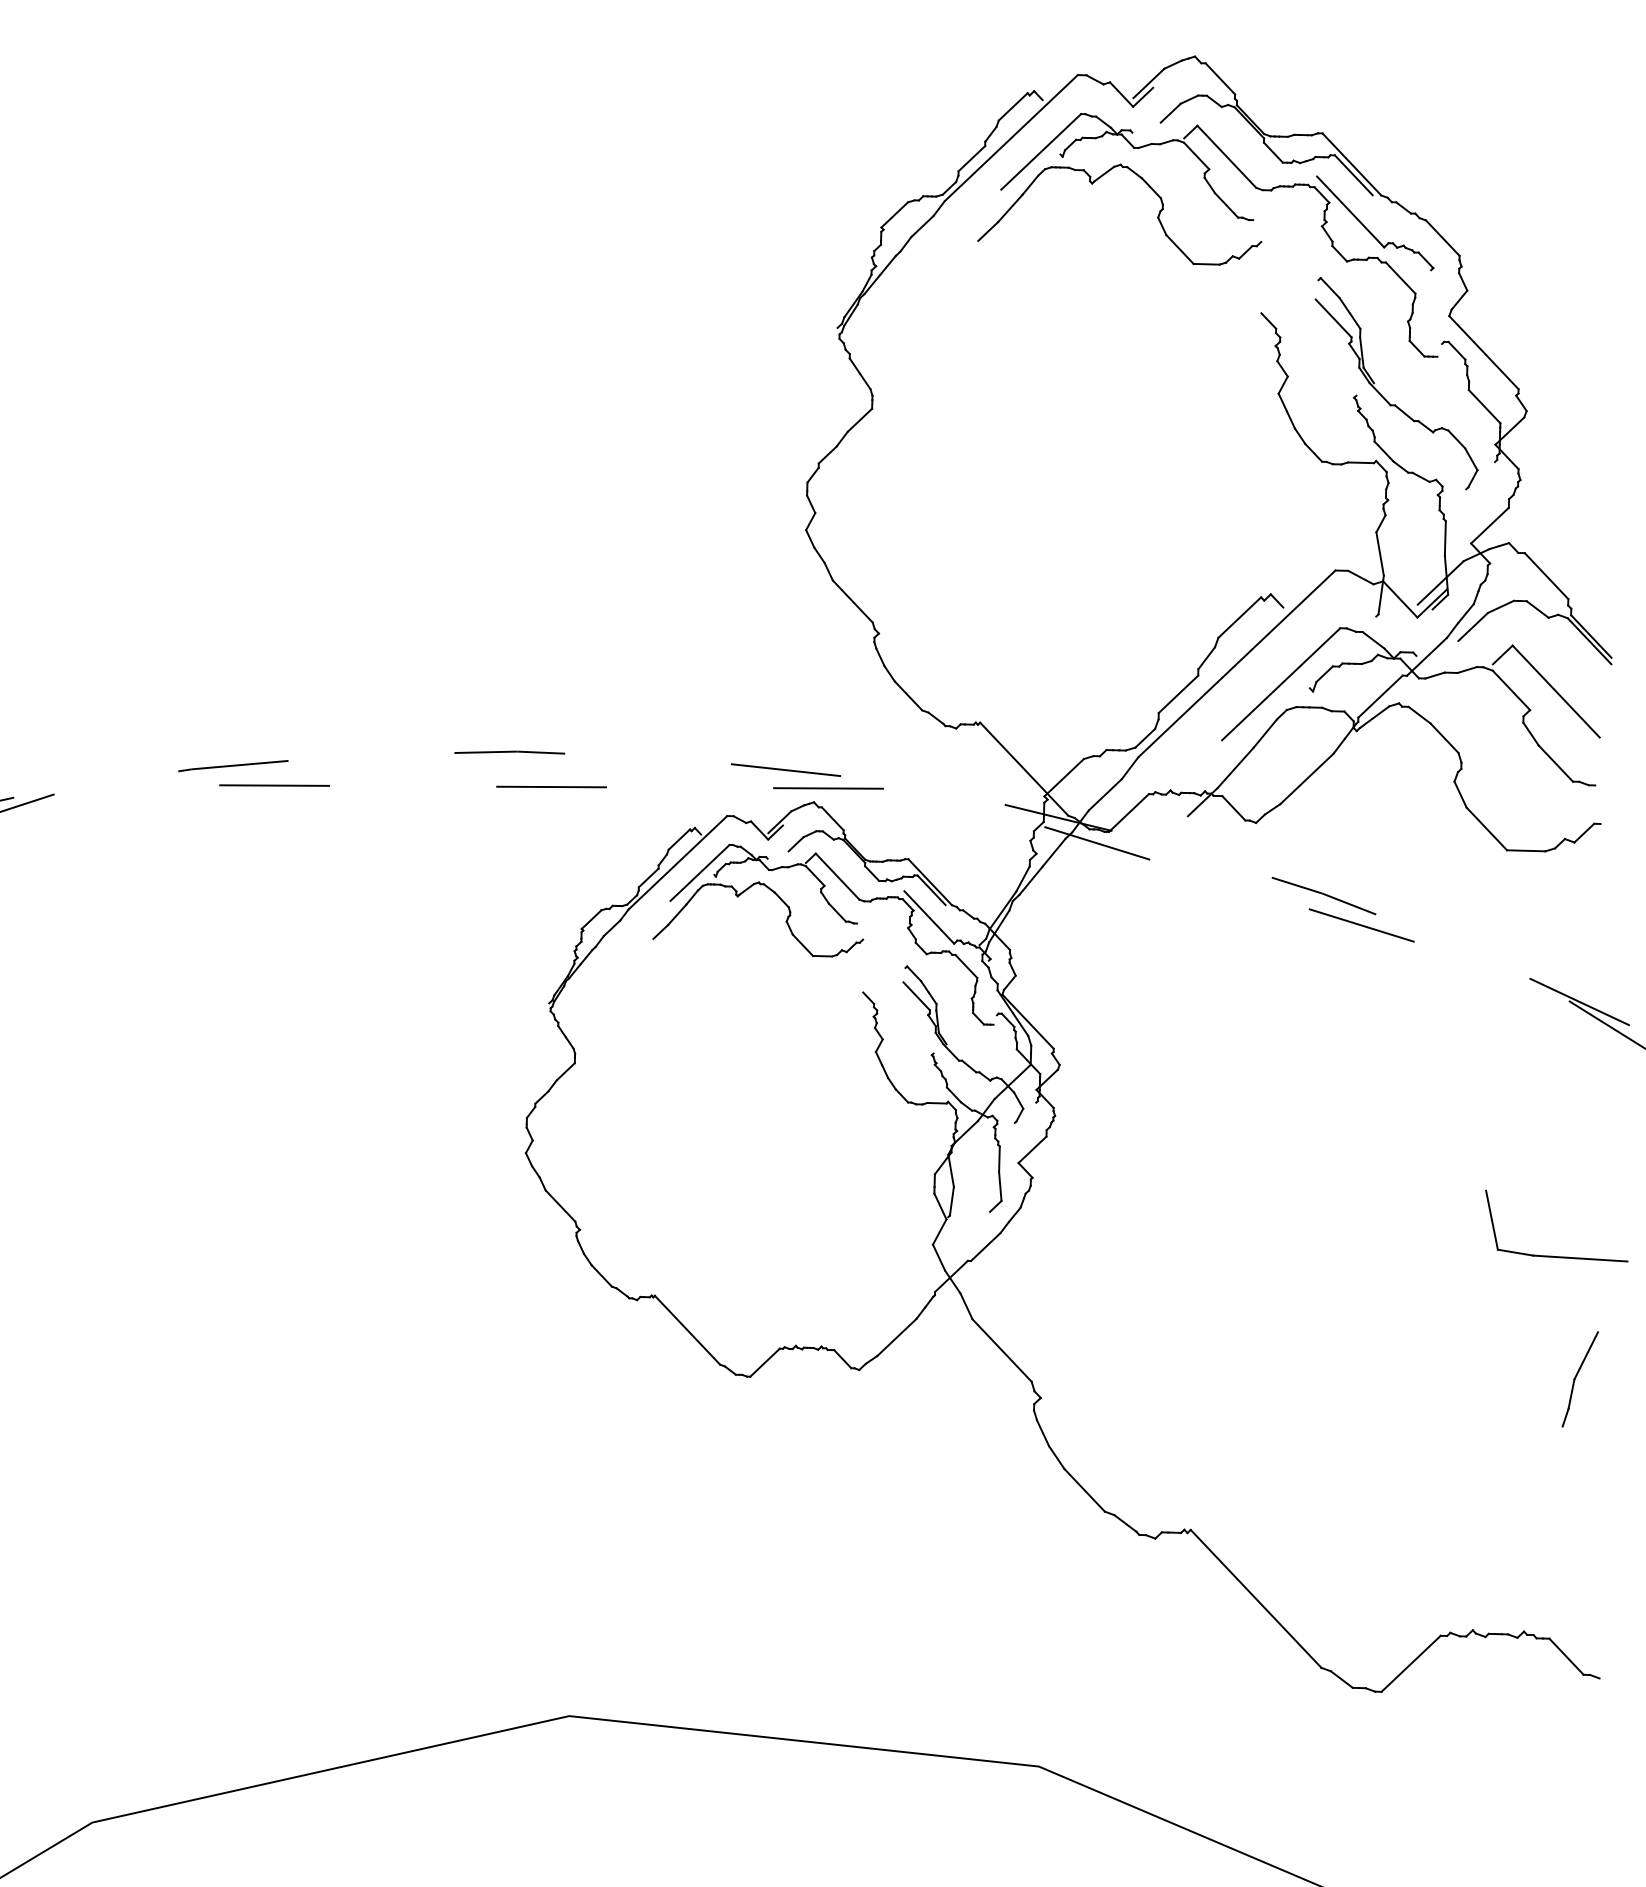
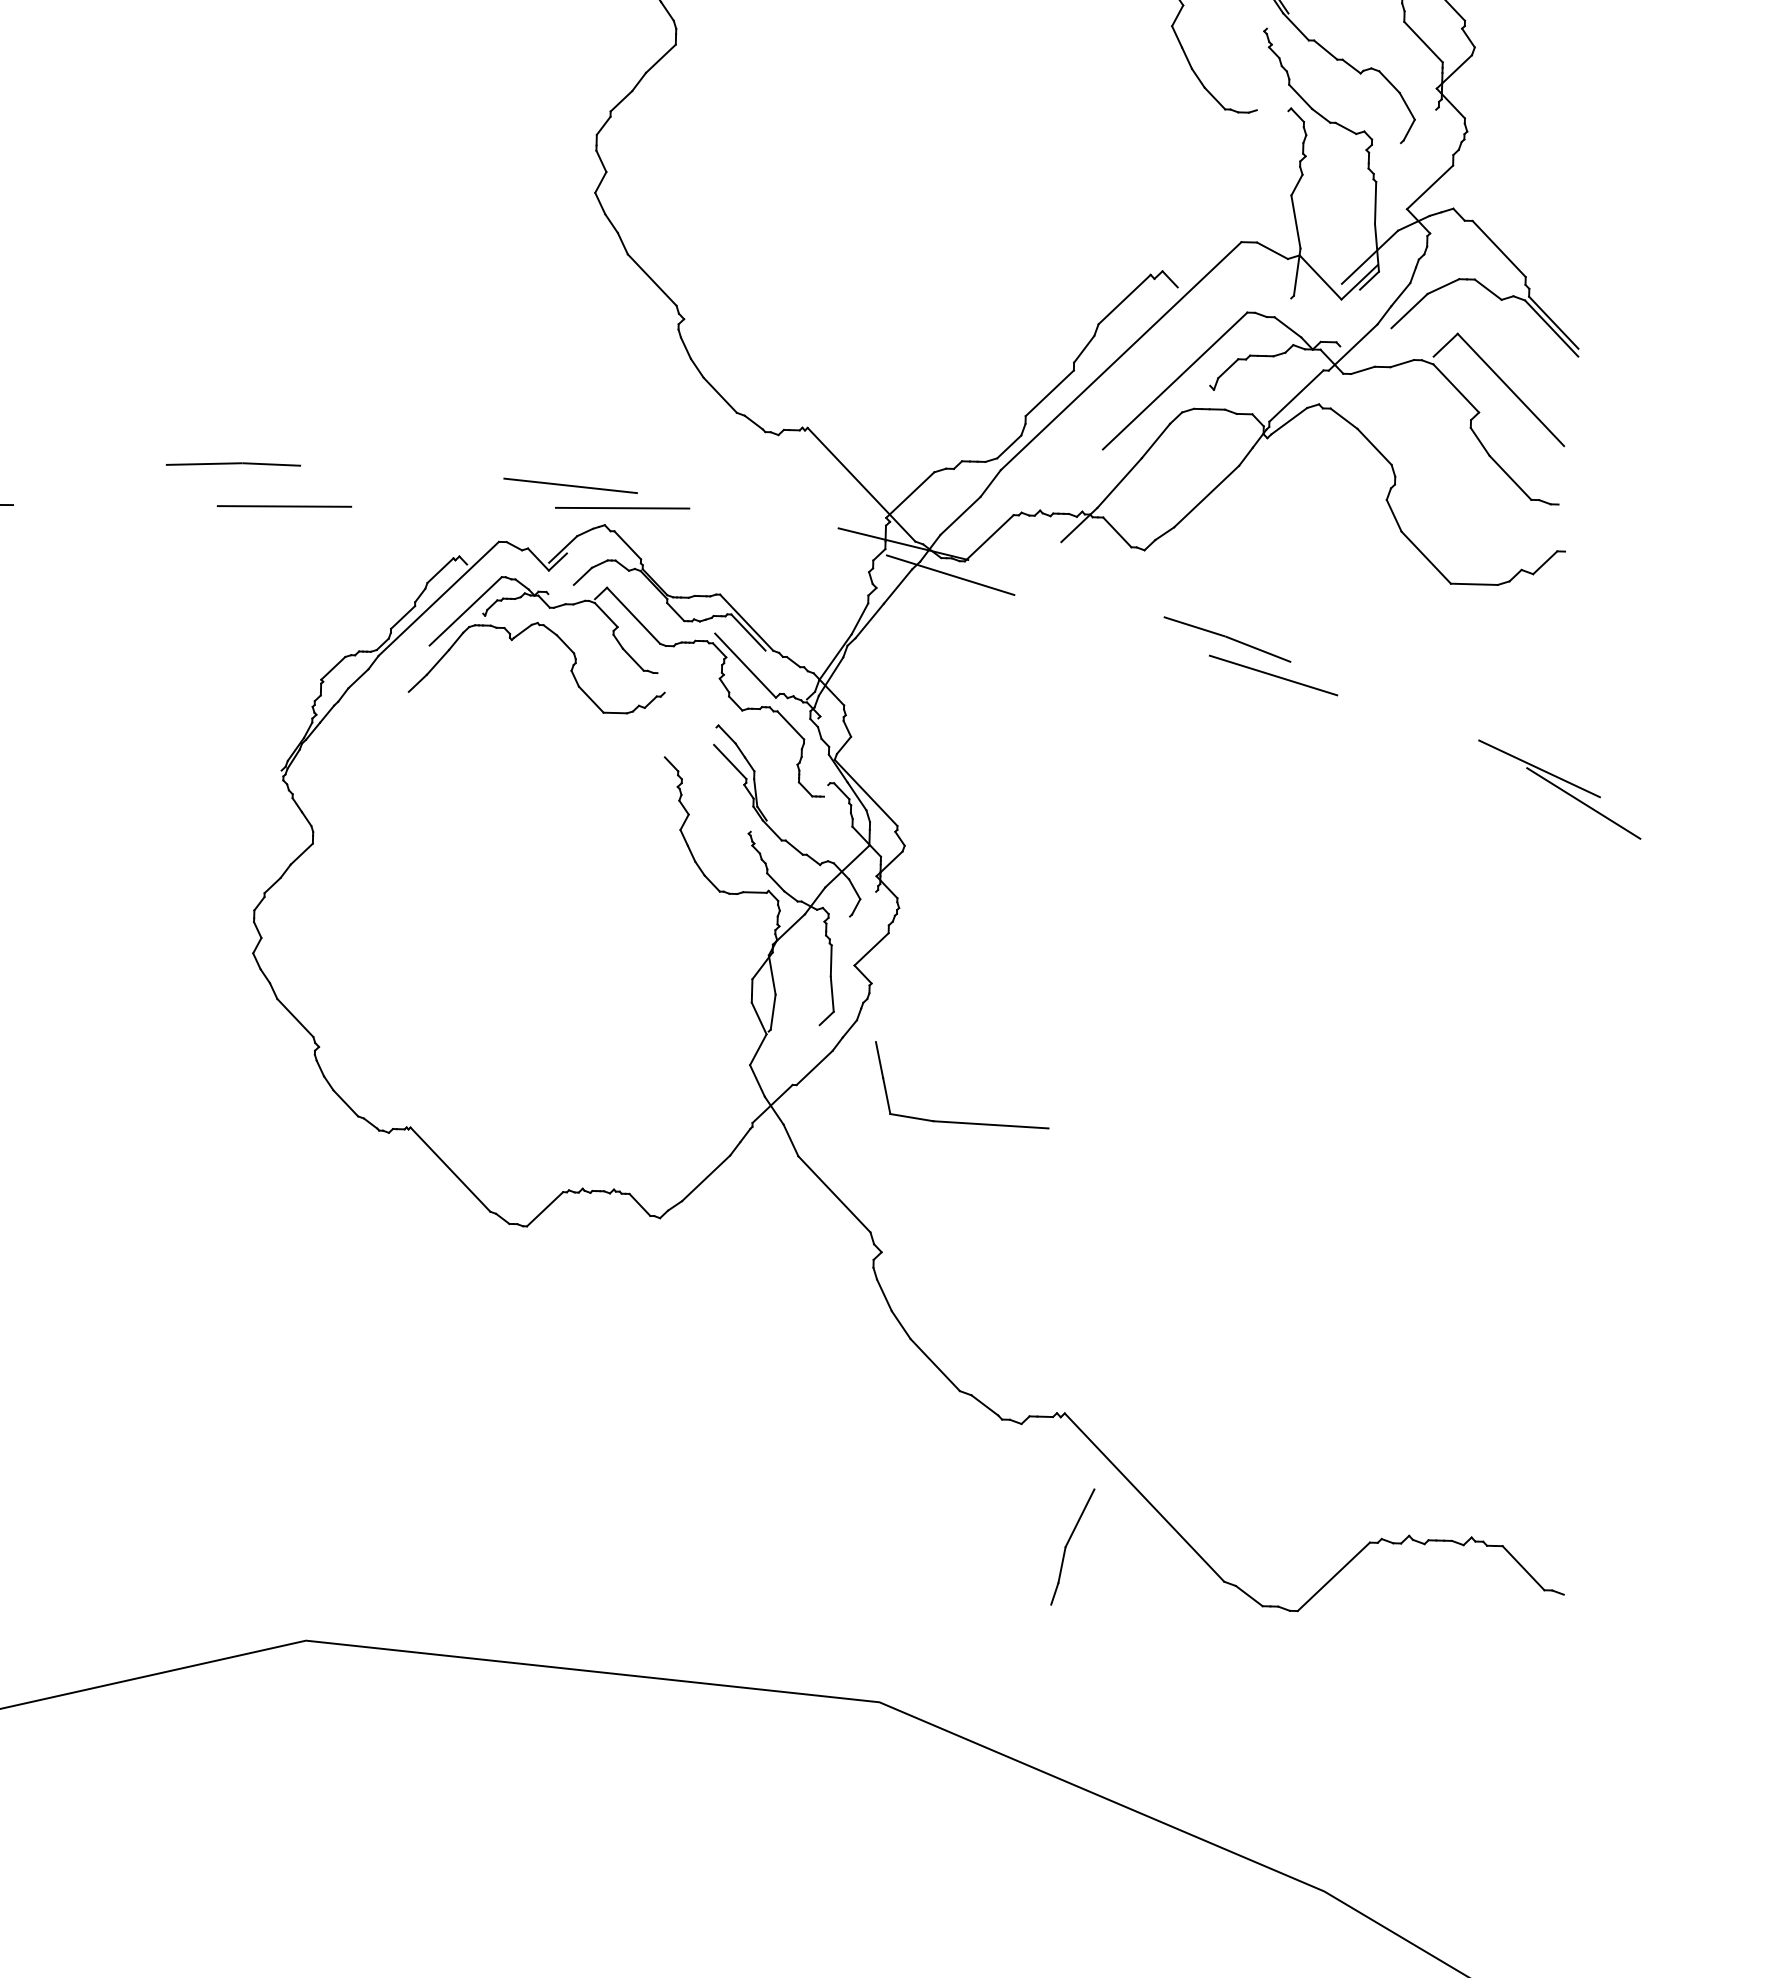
line: (1360, 462) -> (1272, 110), removed
part: (1552, 1255) -> (957, 1121), moved
part: (1579, 1379) -> (1071, 1547), moved

